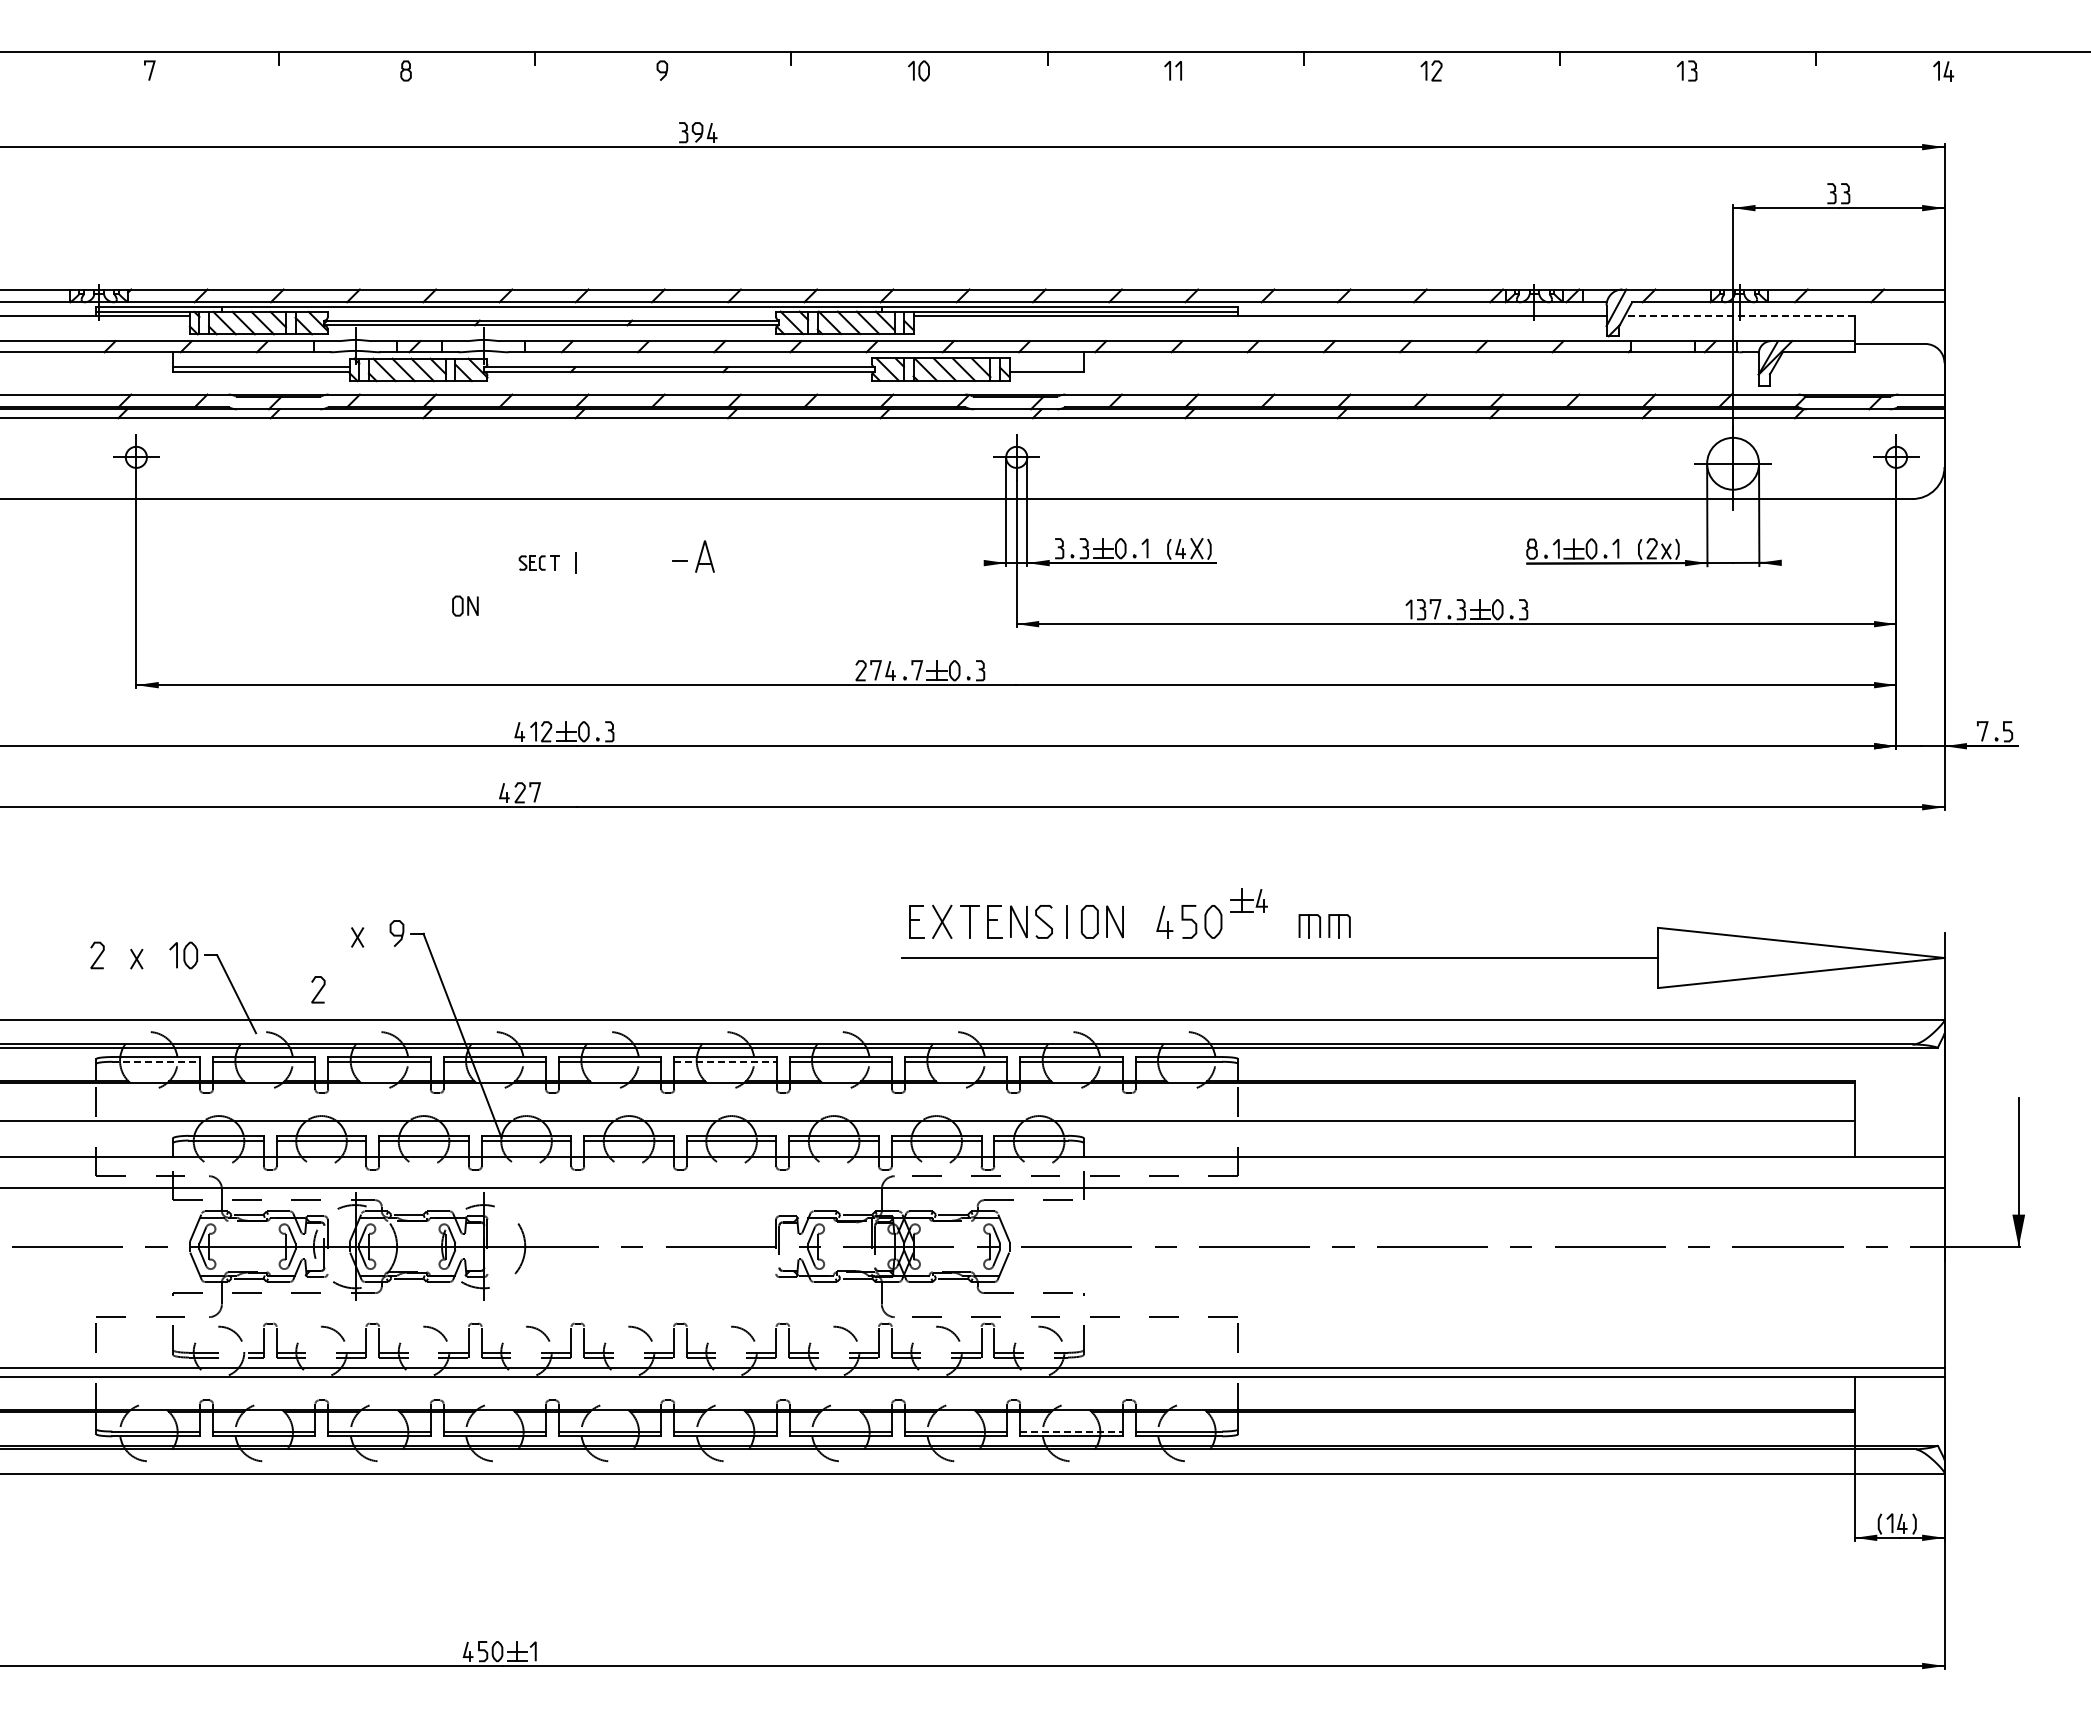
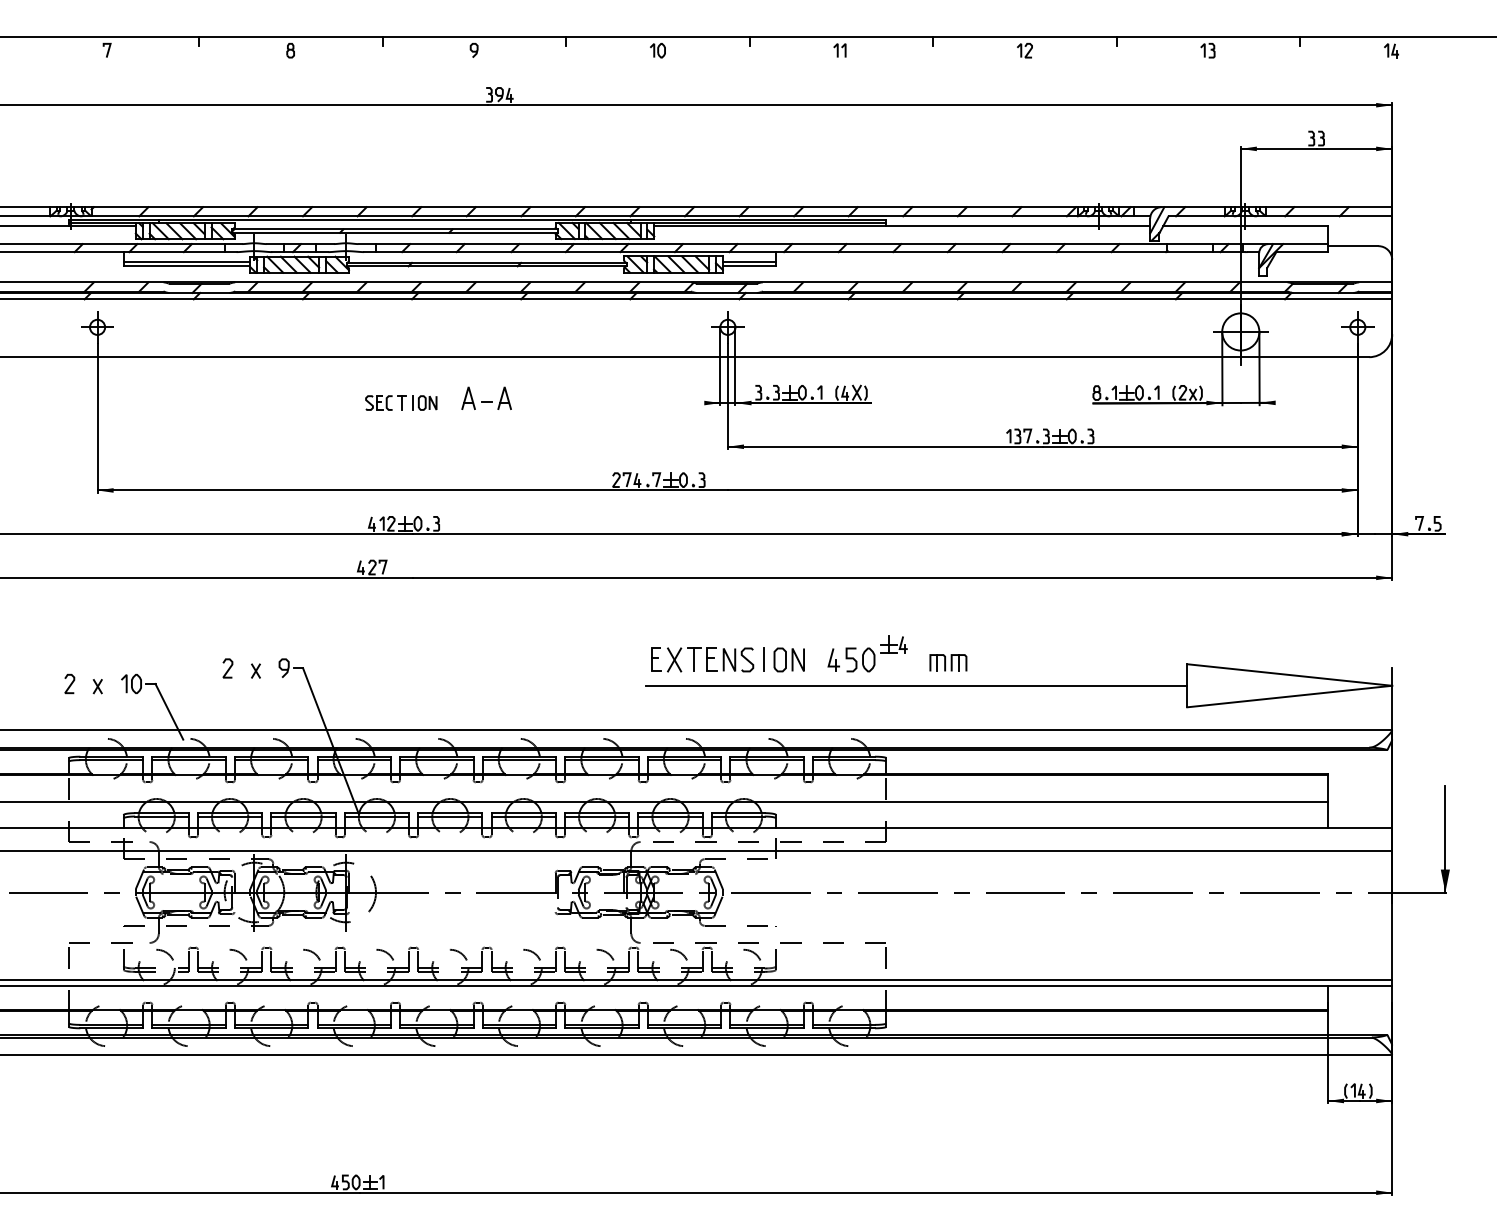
line: (1739, 315) -> (1245, 225), dashed -> solid
line: (1046, 366) -> (749, 262), added
part: (654, 556) -> (468, 398), added
part: (538, 562) -> (385, 402), size x1.43
part: (465, 605) -> (427, 402), moved
curve: (319, 989) -> (228, 668), moved
line: (156, 1061) -> (111, 759), dashed -> solid
line: (726, 1061) -> (520, 759), dashed -> solid
line: (1072, 1431) -> (767, 1024), dashed -> solid

